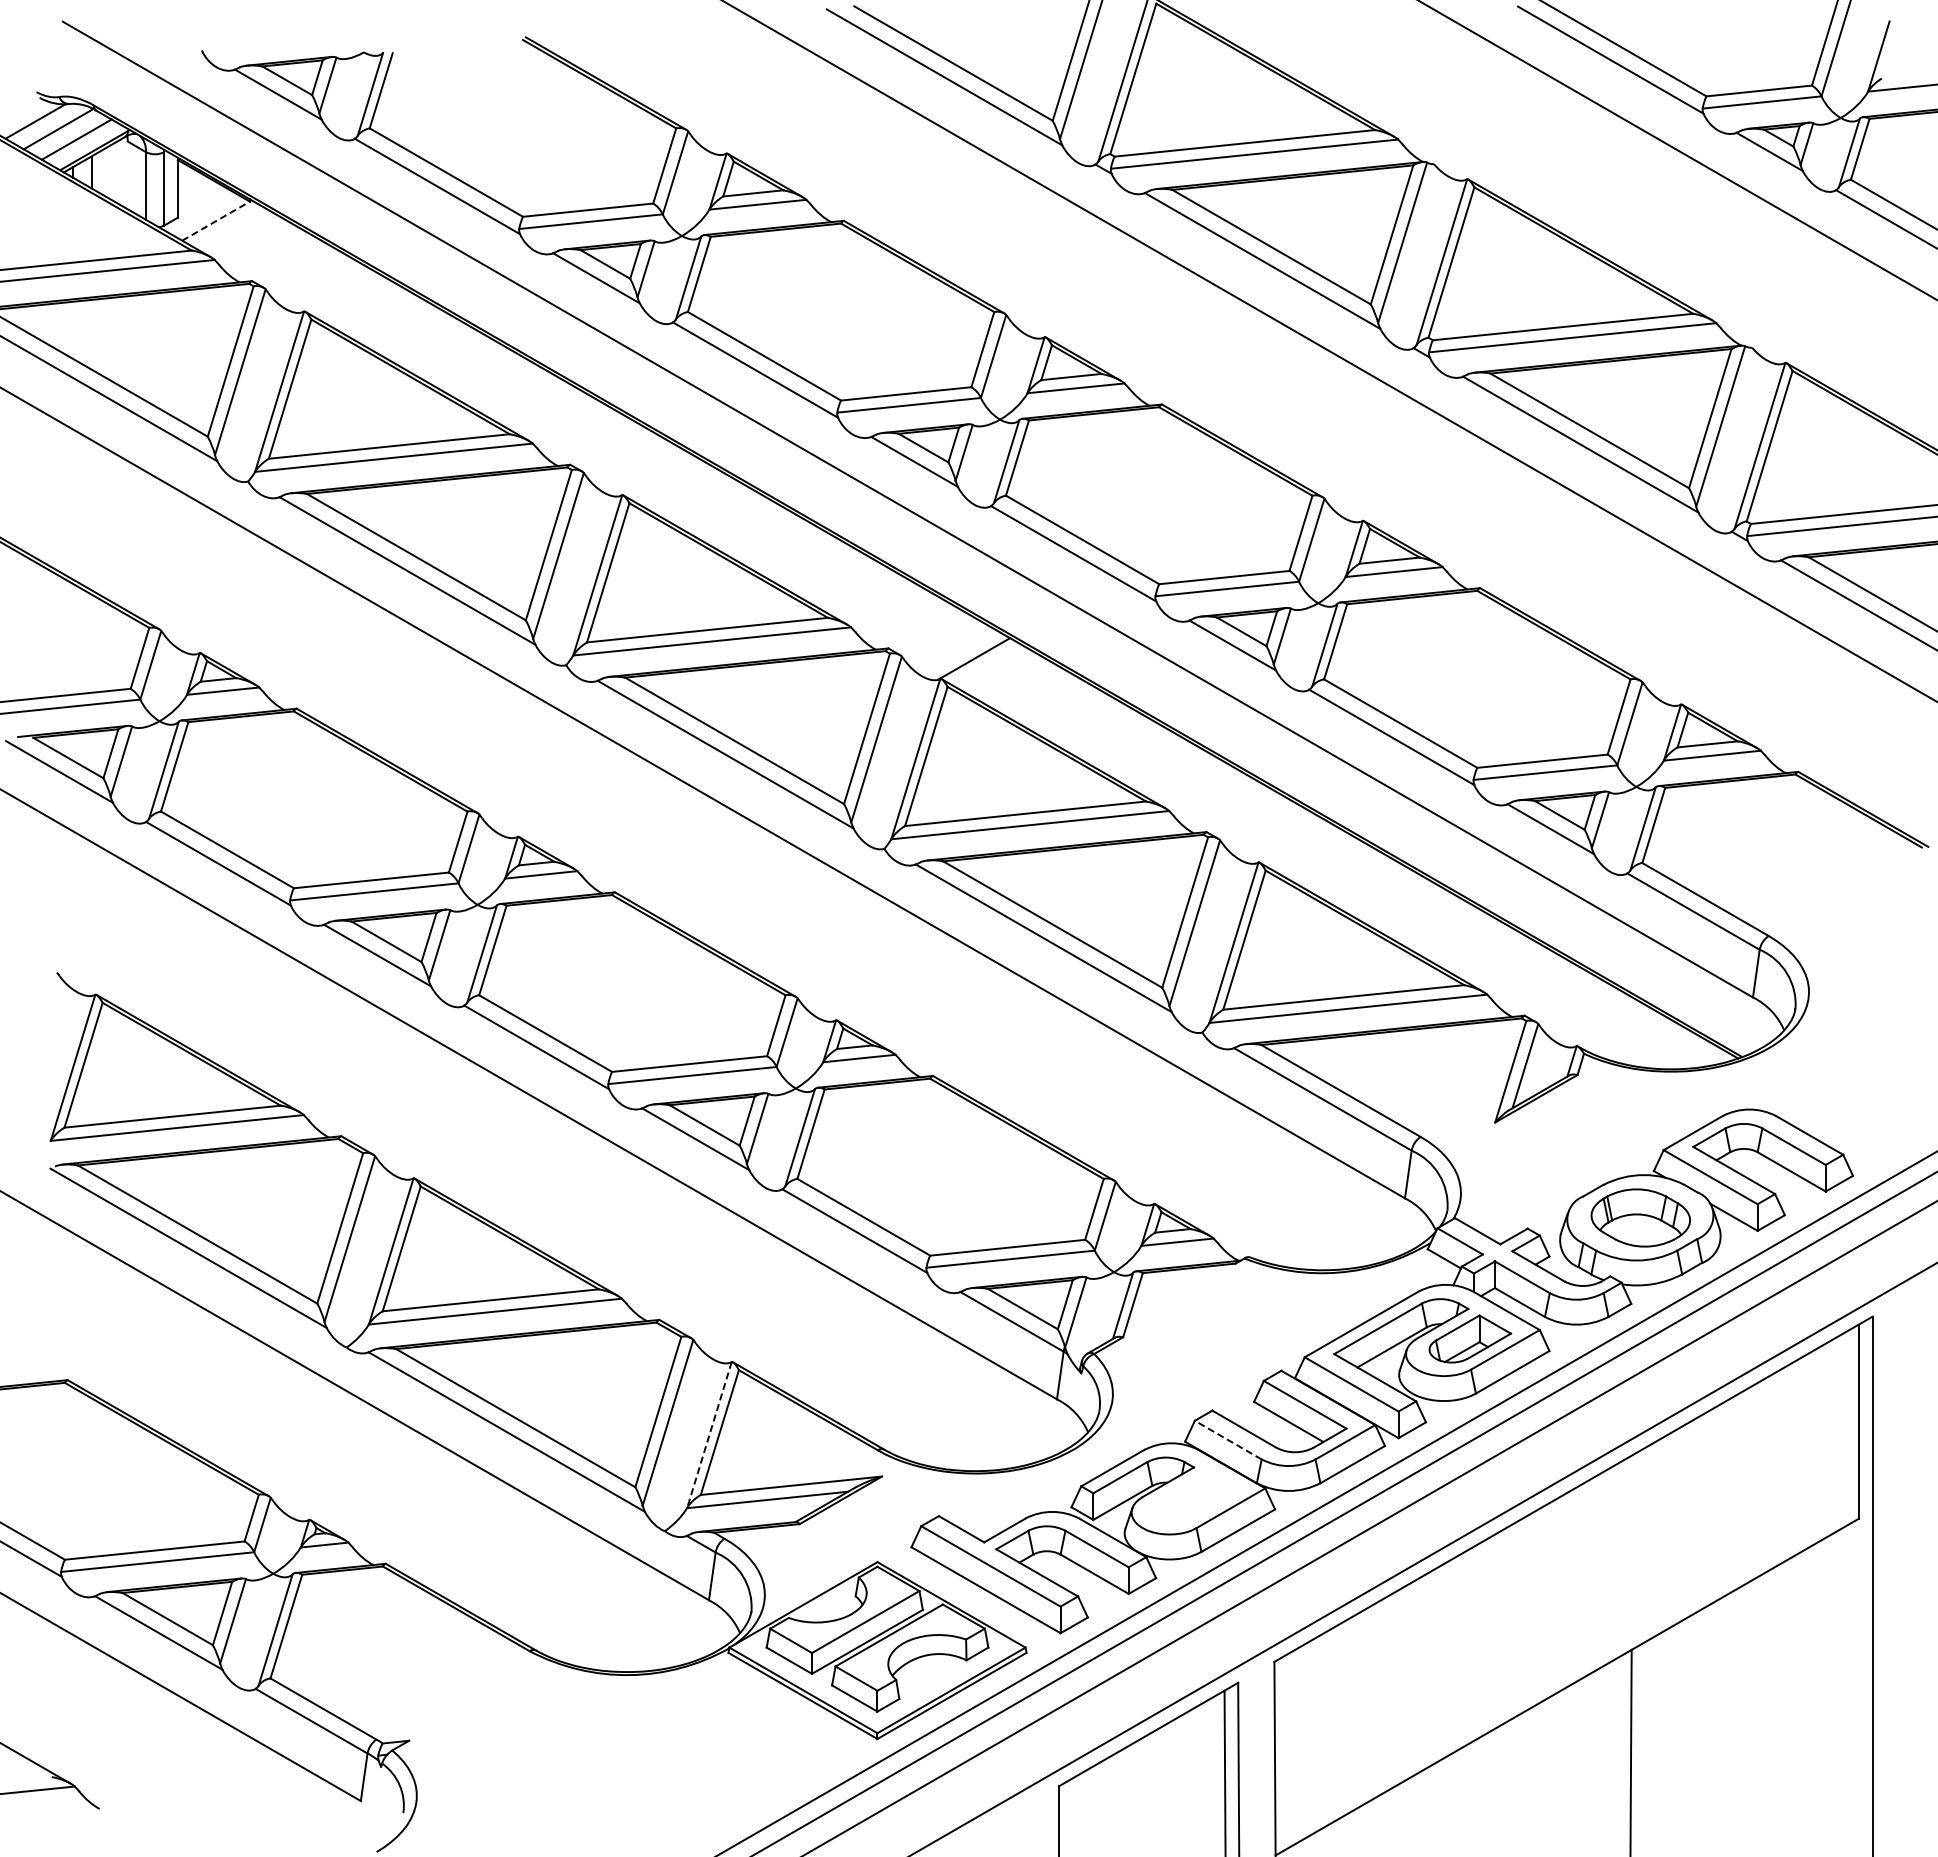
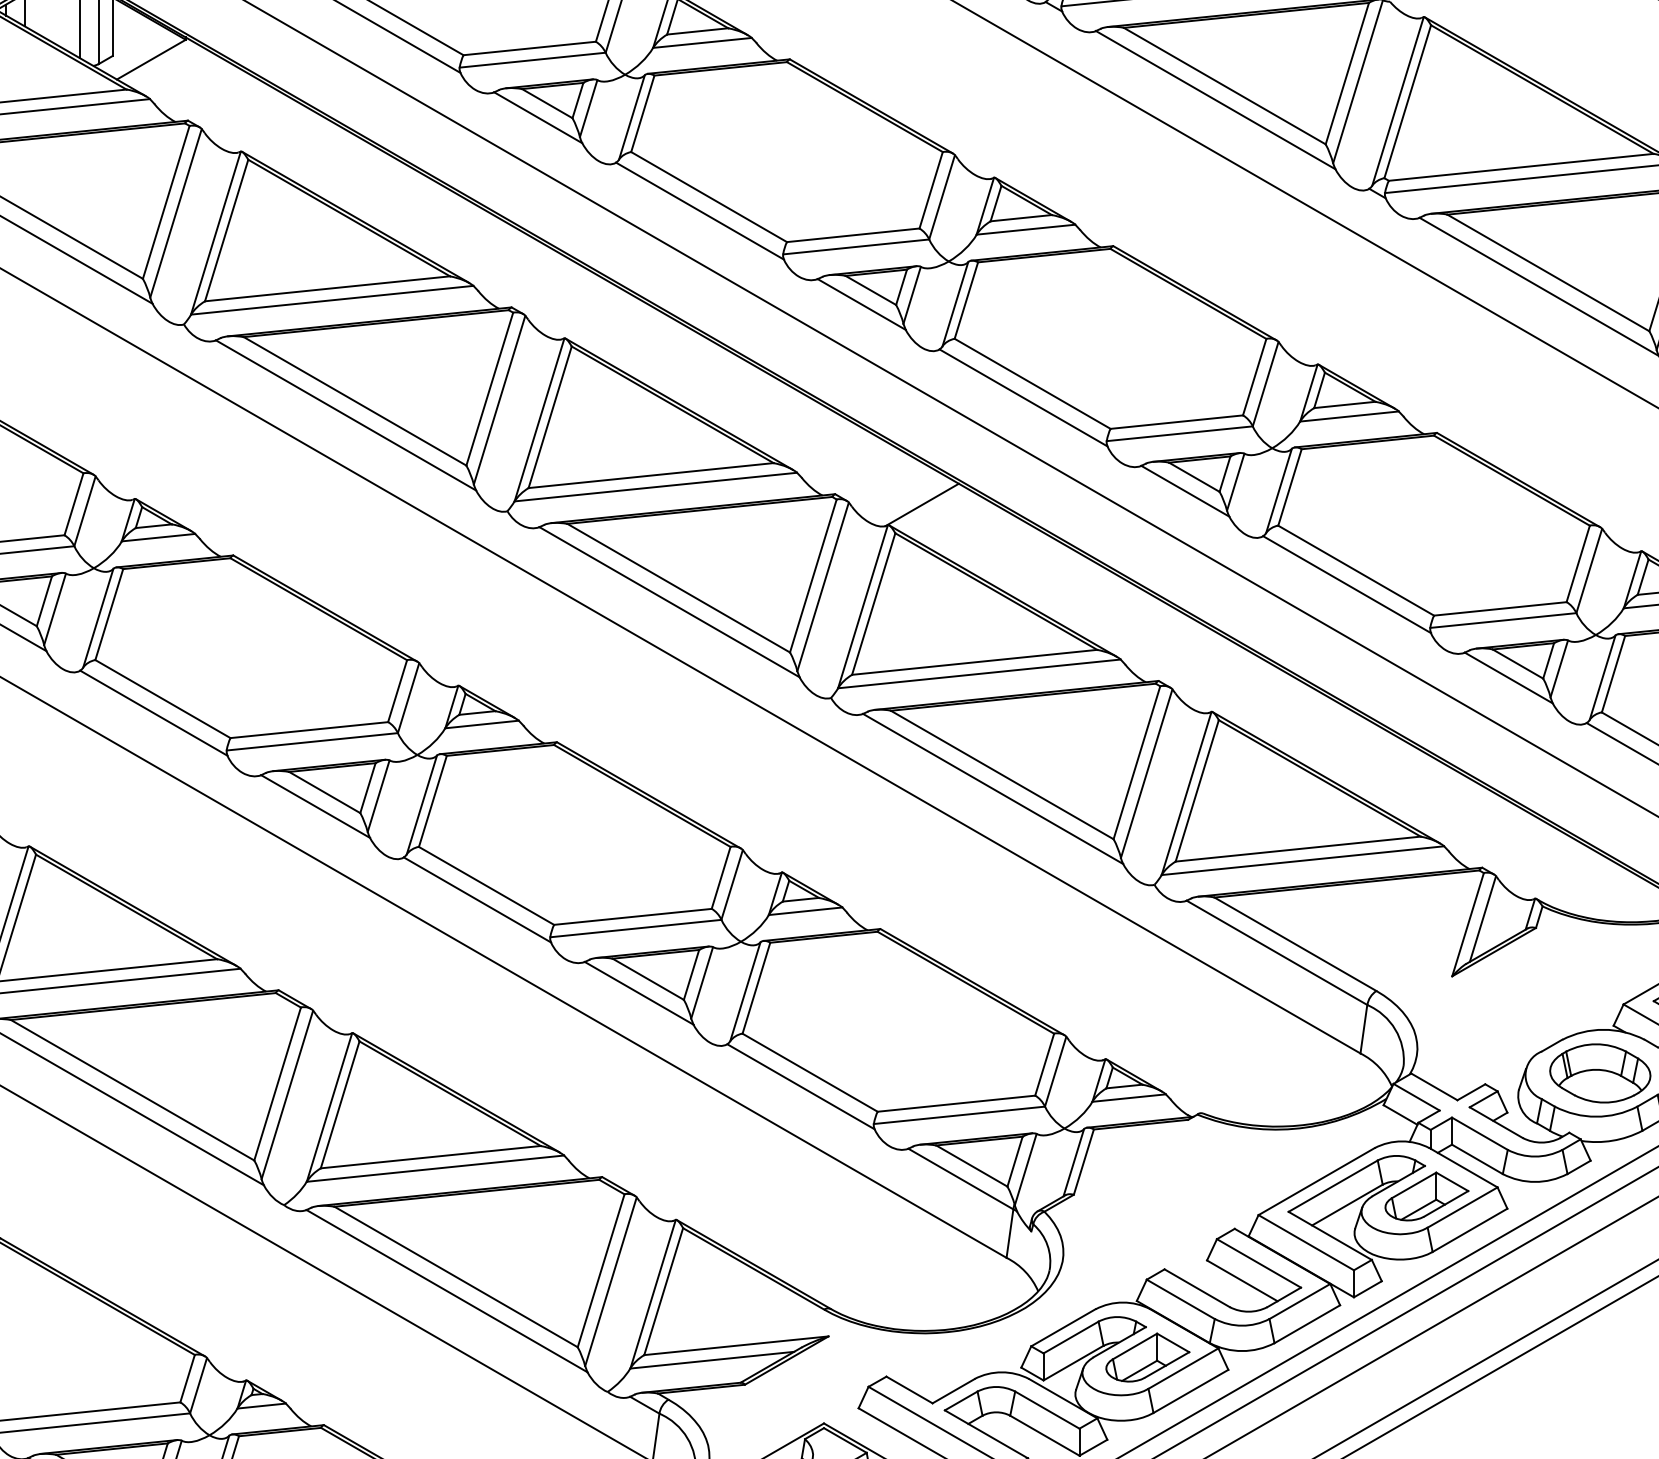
line: (216, 220) -> (151, 58), dashed -> solid
line: (709, 1435) -> (653, 1294), dashed -> solid
line: (1228, 1440) -> (1180, 1299), dashed -> solid
part: (1195, 1496) -> (1147, 1356), added

